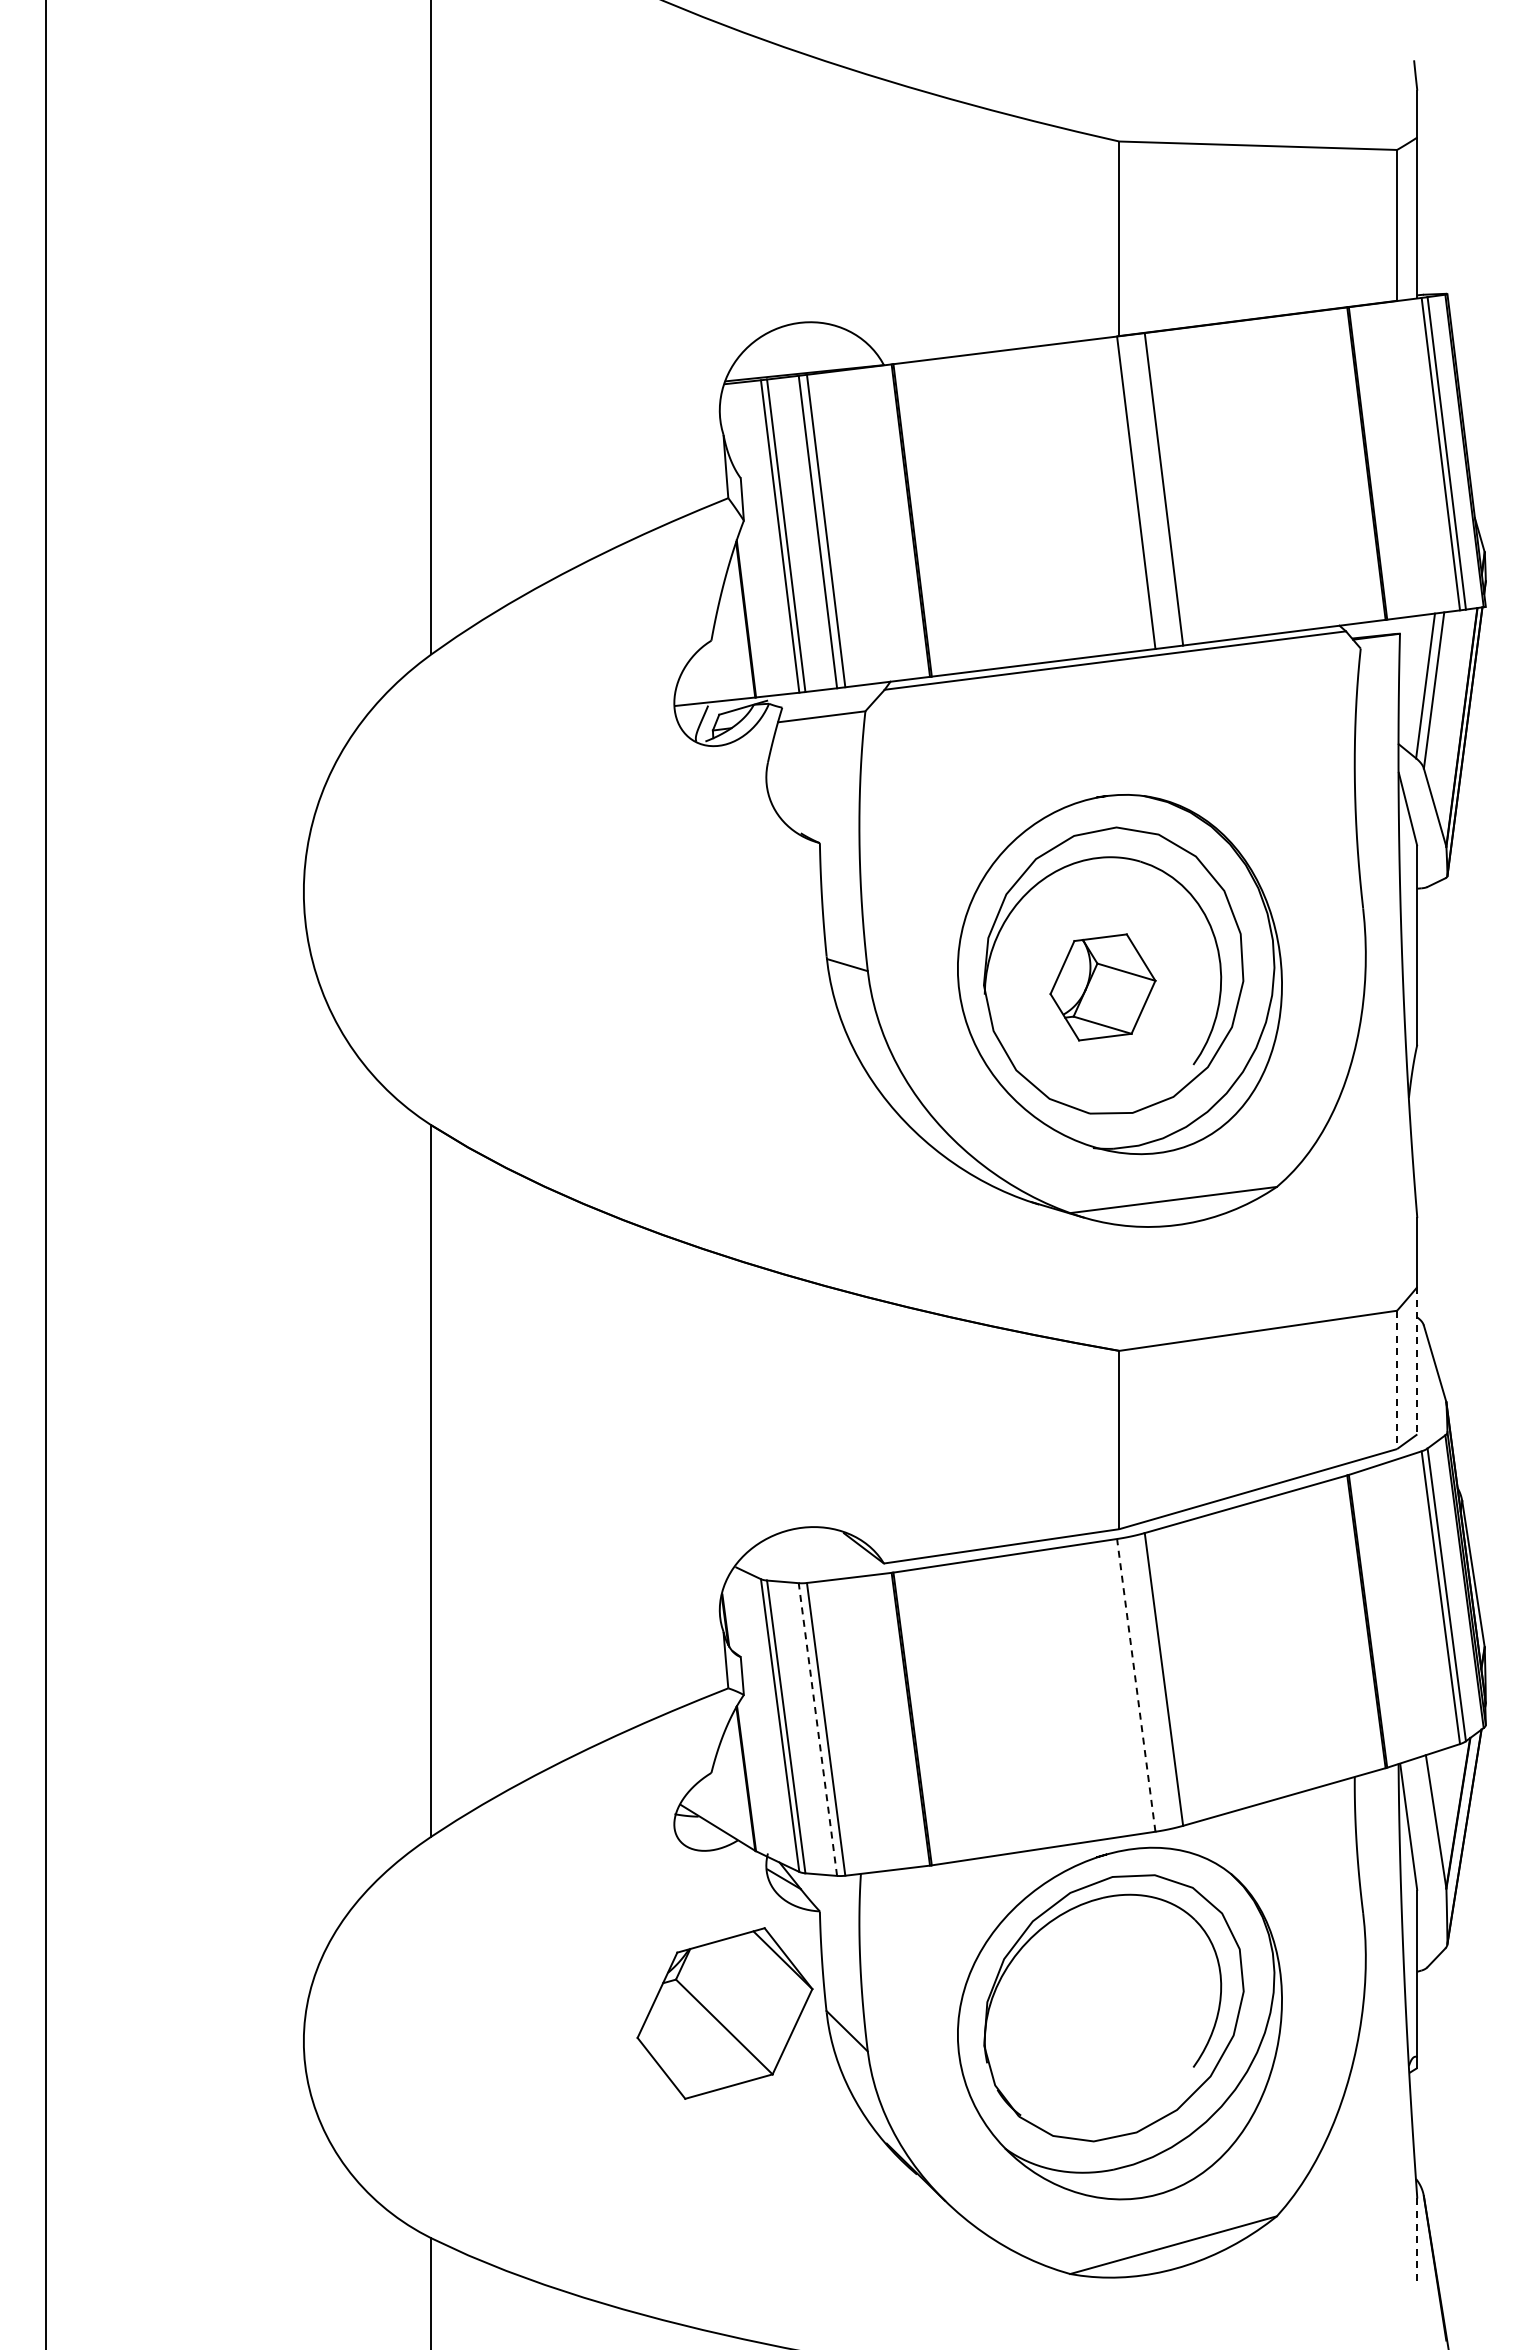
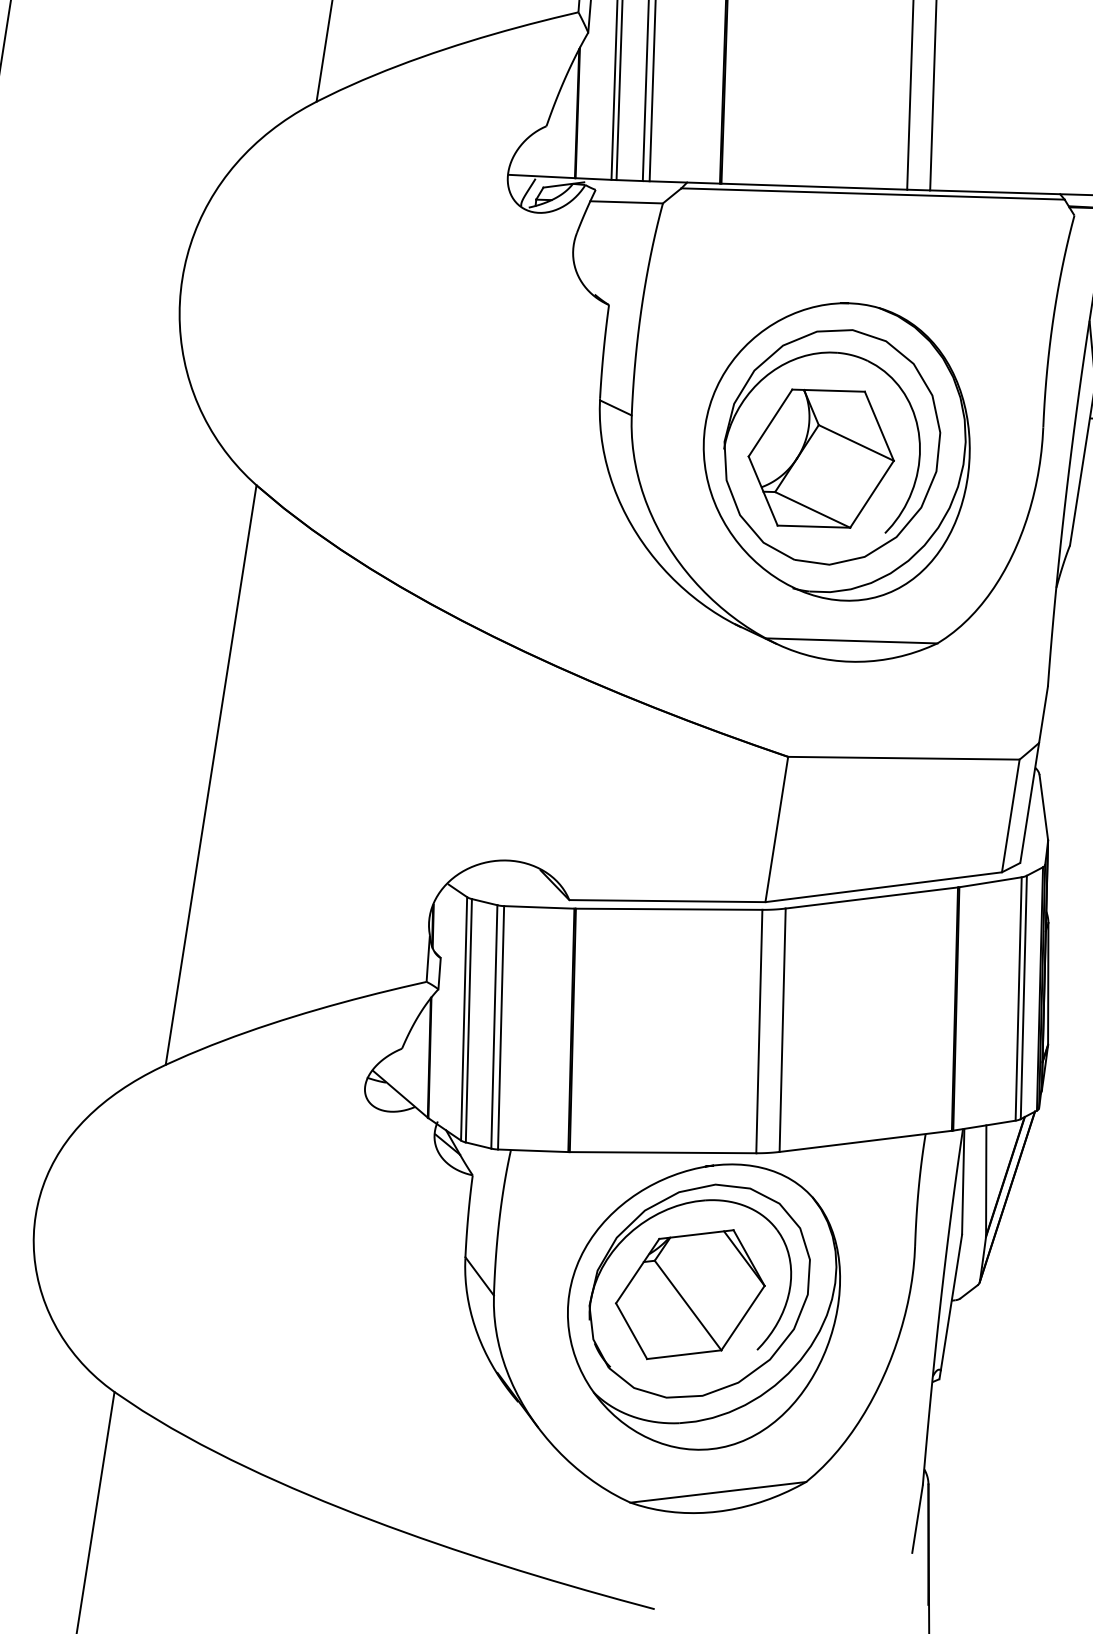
part: (1102, 987) -> (820, 458), size x1.67
line: (1417, 1360) -> (1029, 802), dashed -> solid
line: (1397, 1380) -> (1011, 816), dashed -> solid
line: (1136, 1685) -> (759, 1031), dashed -> solid
line: (817, 1729) -> (494, 1026), dashed -> solid
part: (724, 2013) -> (689, 1294), moved
line: (1417, 2240) -> (917, 1519), dashed -> solid

